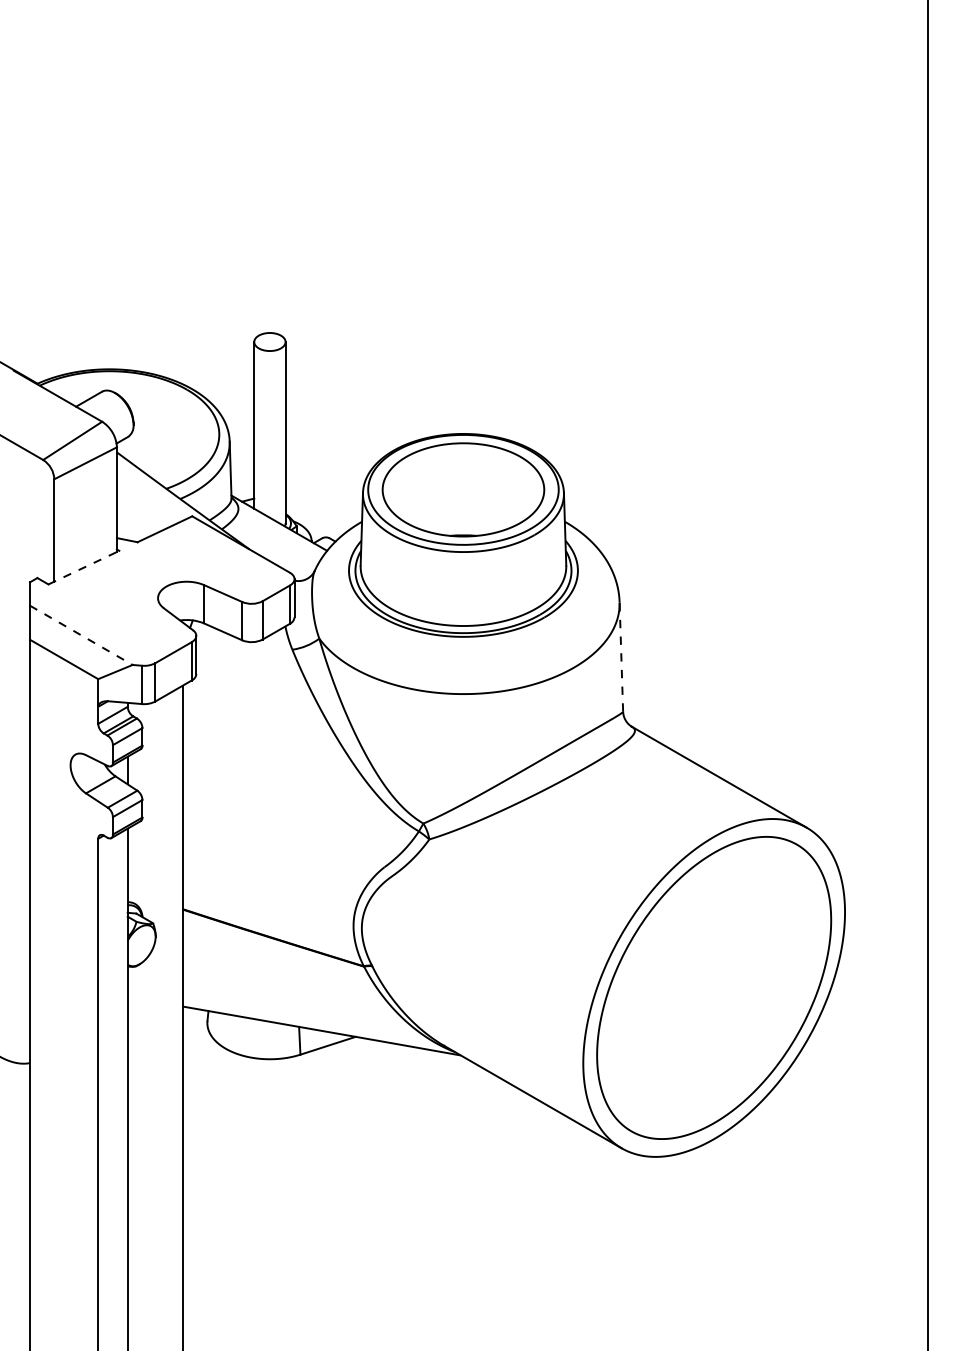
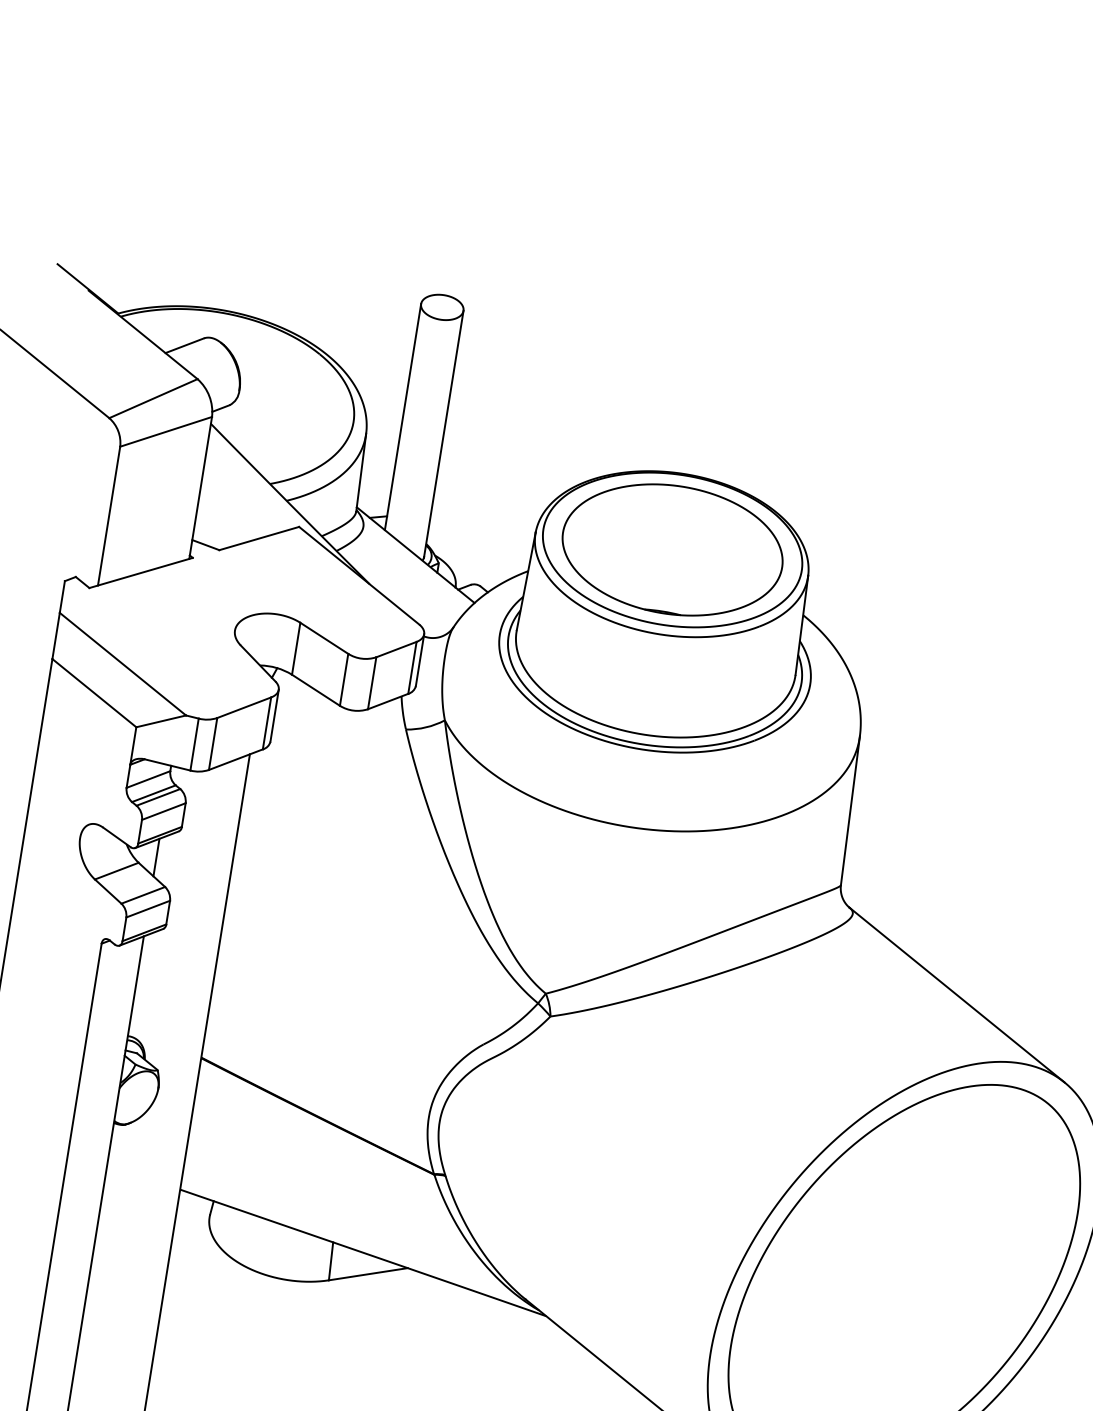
line: (84, 567) -> (141, 572), dashed -> solid
line: (81, 635) -> (123, 664), dashed -> solid
line: (621, 656) -> (850, 810), dashed -> solid

